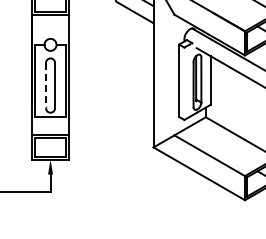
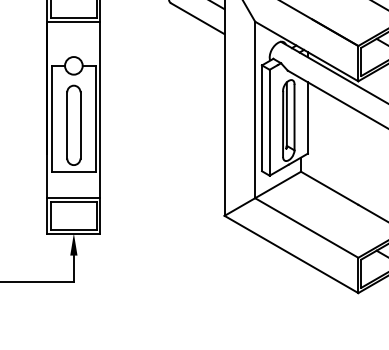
line: (174, 74) -> (255, 109), added
line: (184, 83) -> (269, 122), added
line: (46, 85) -> (67, 125), dashed -> solid

